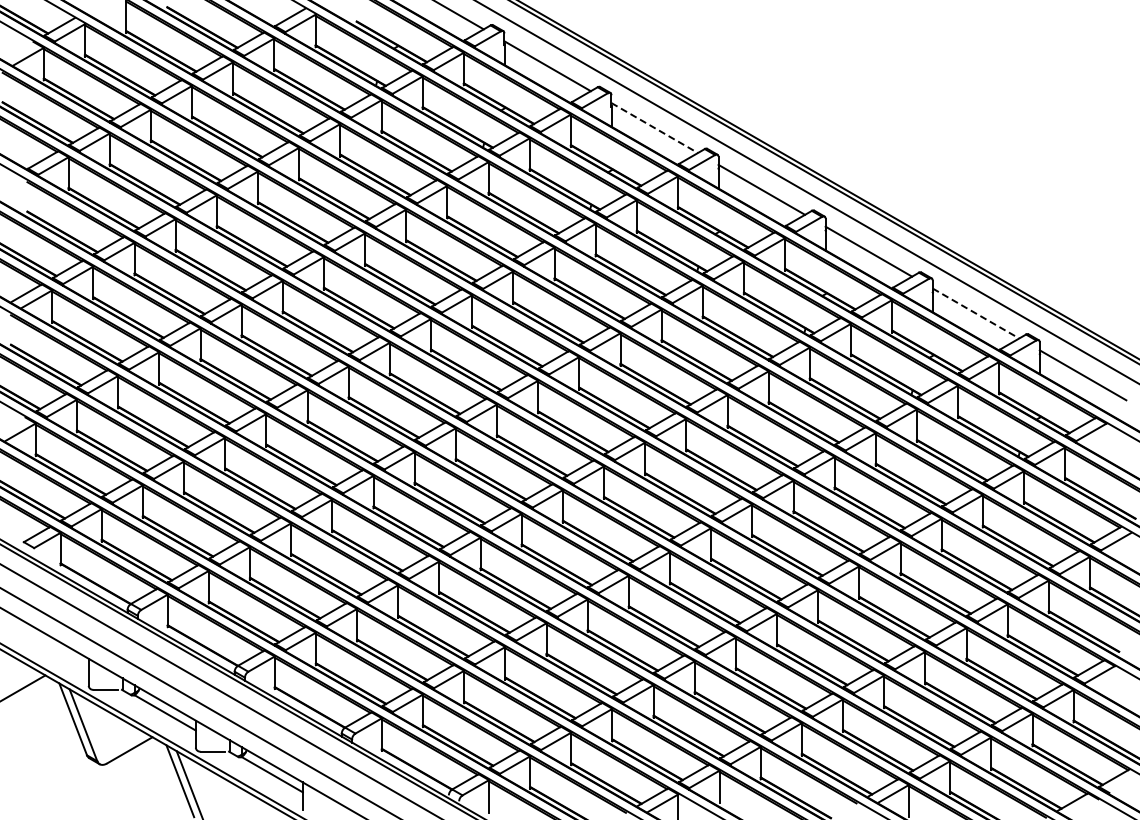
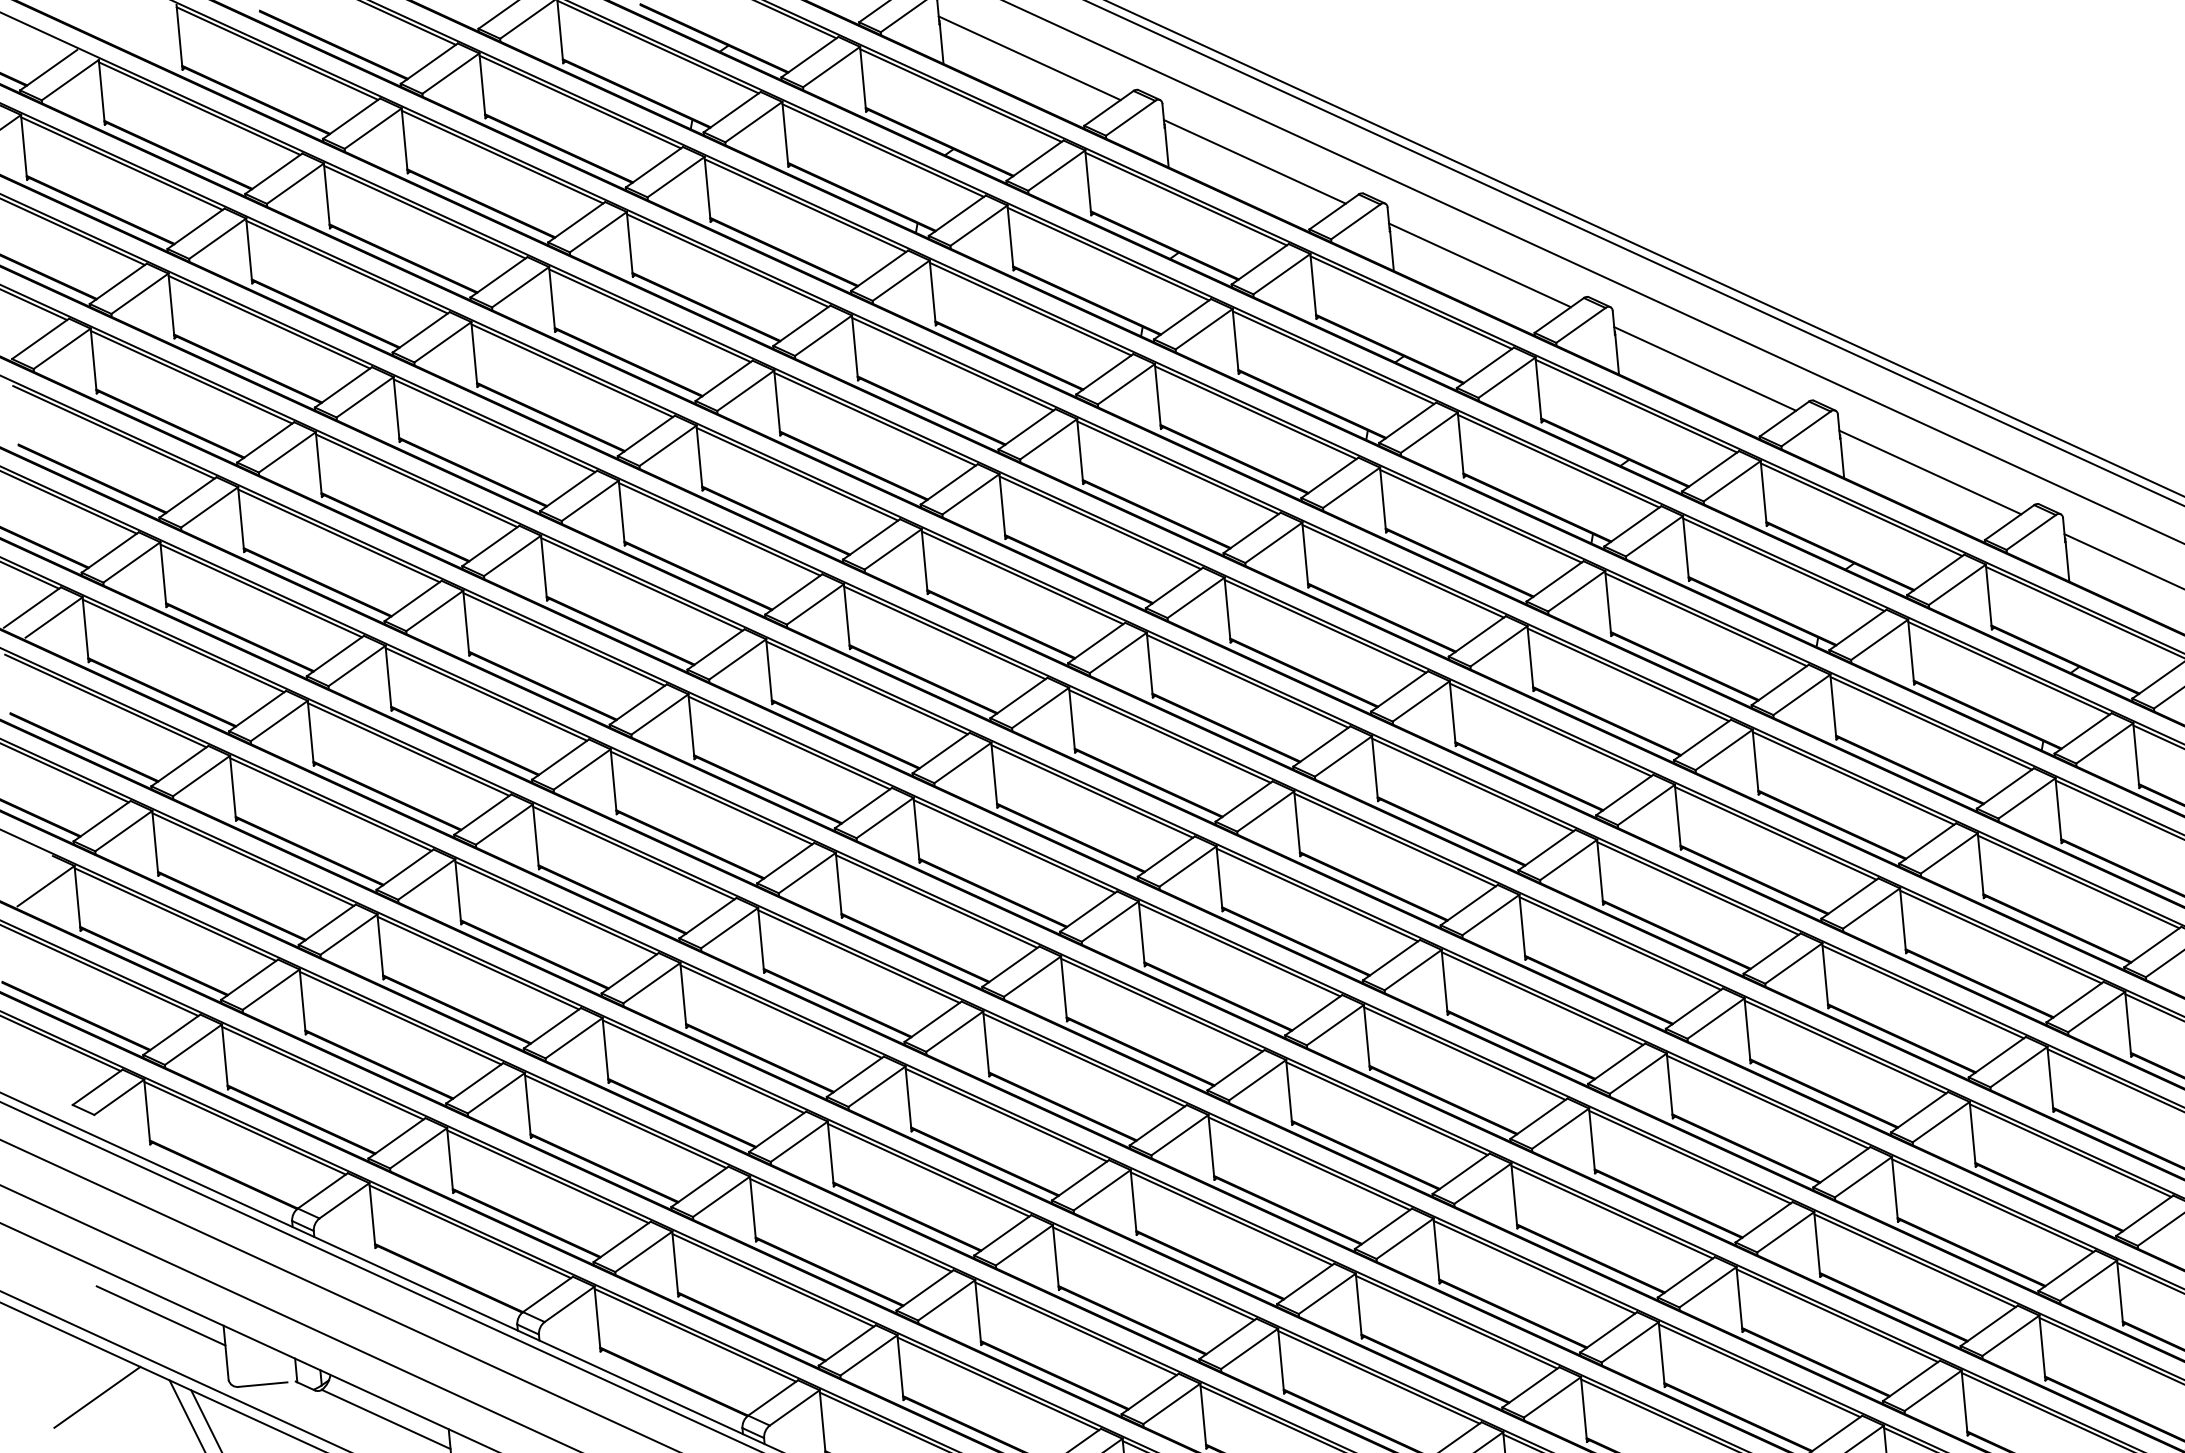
line: (654, 128) -> (1254, 162), dashed -> solid
line: (976, 313) -> (1931, 472), dashed -> solid
line: (57, 650) -> (159, 1314), added

